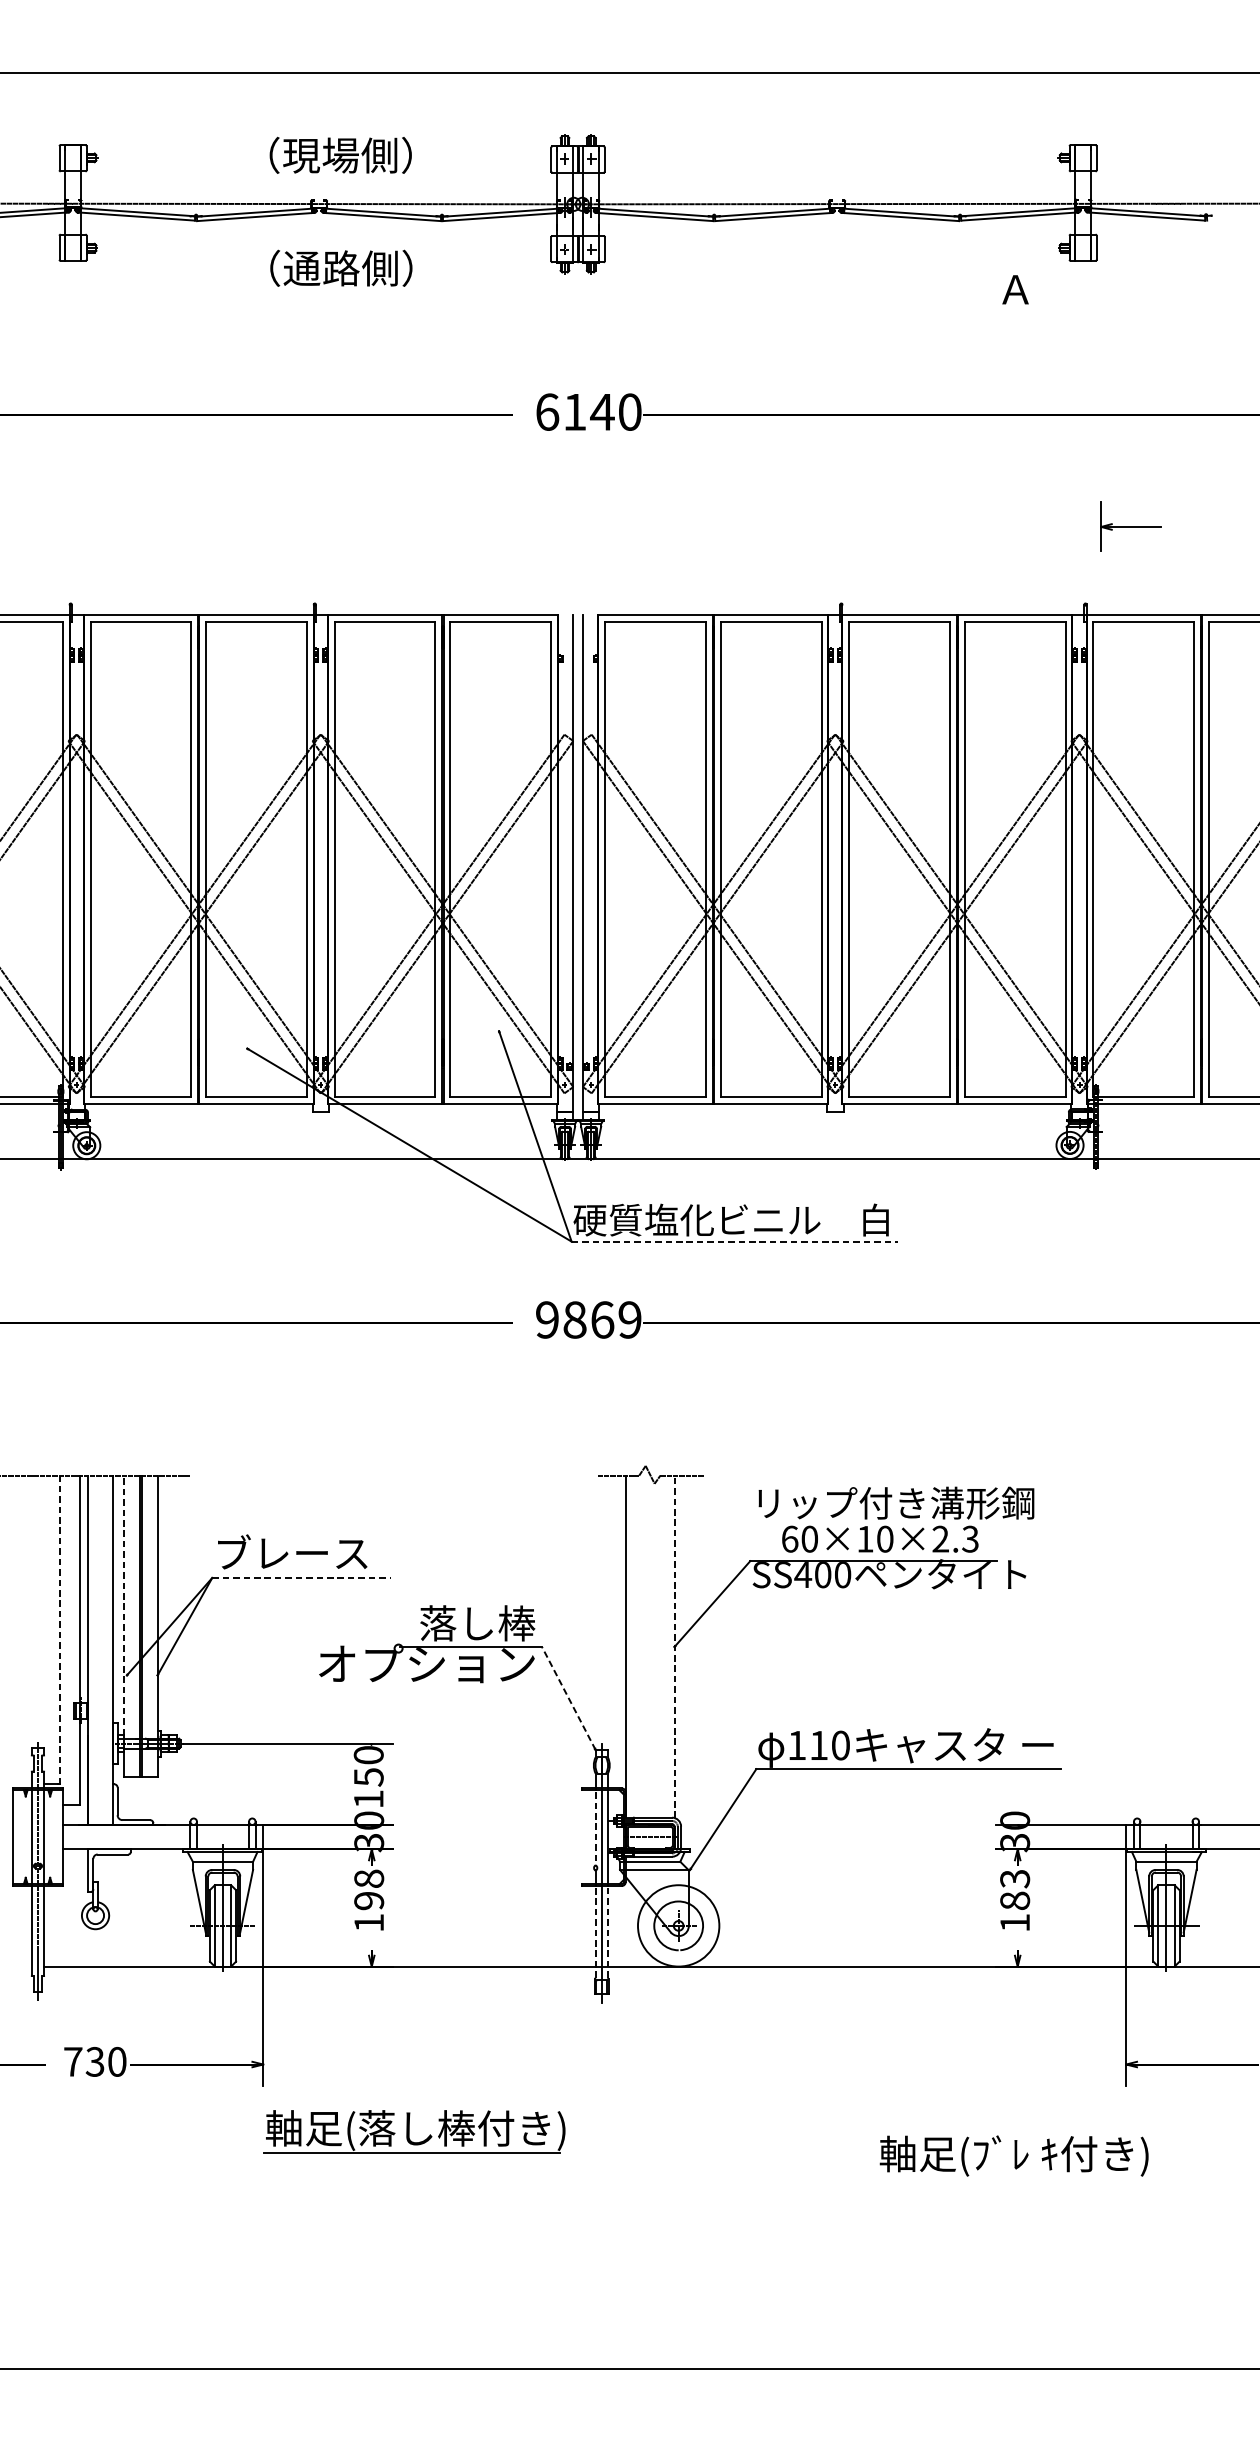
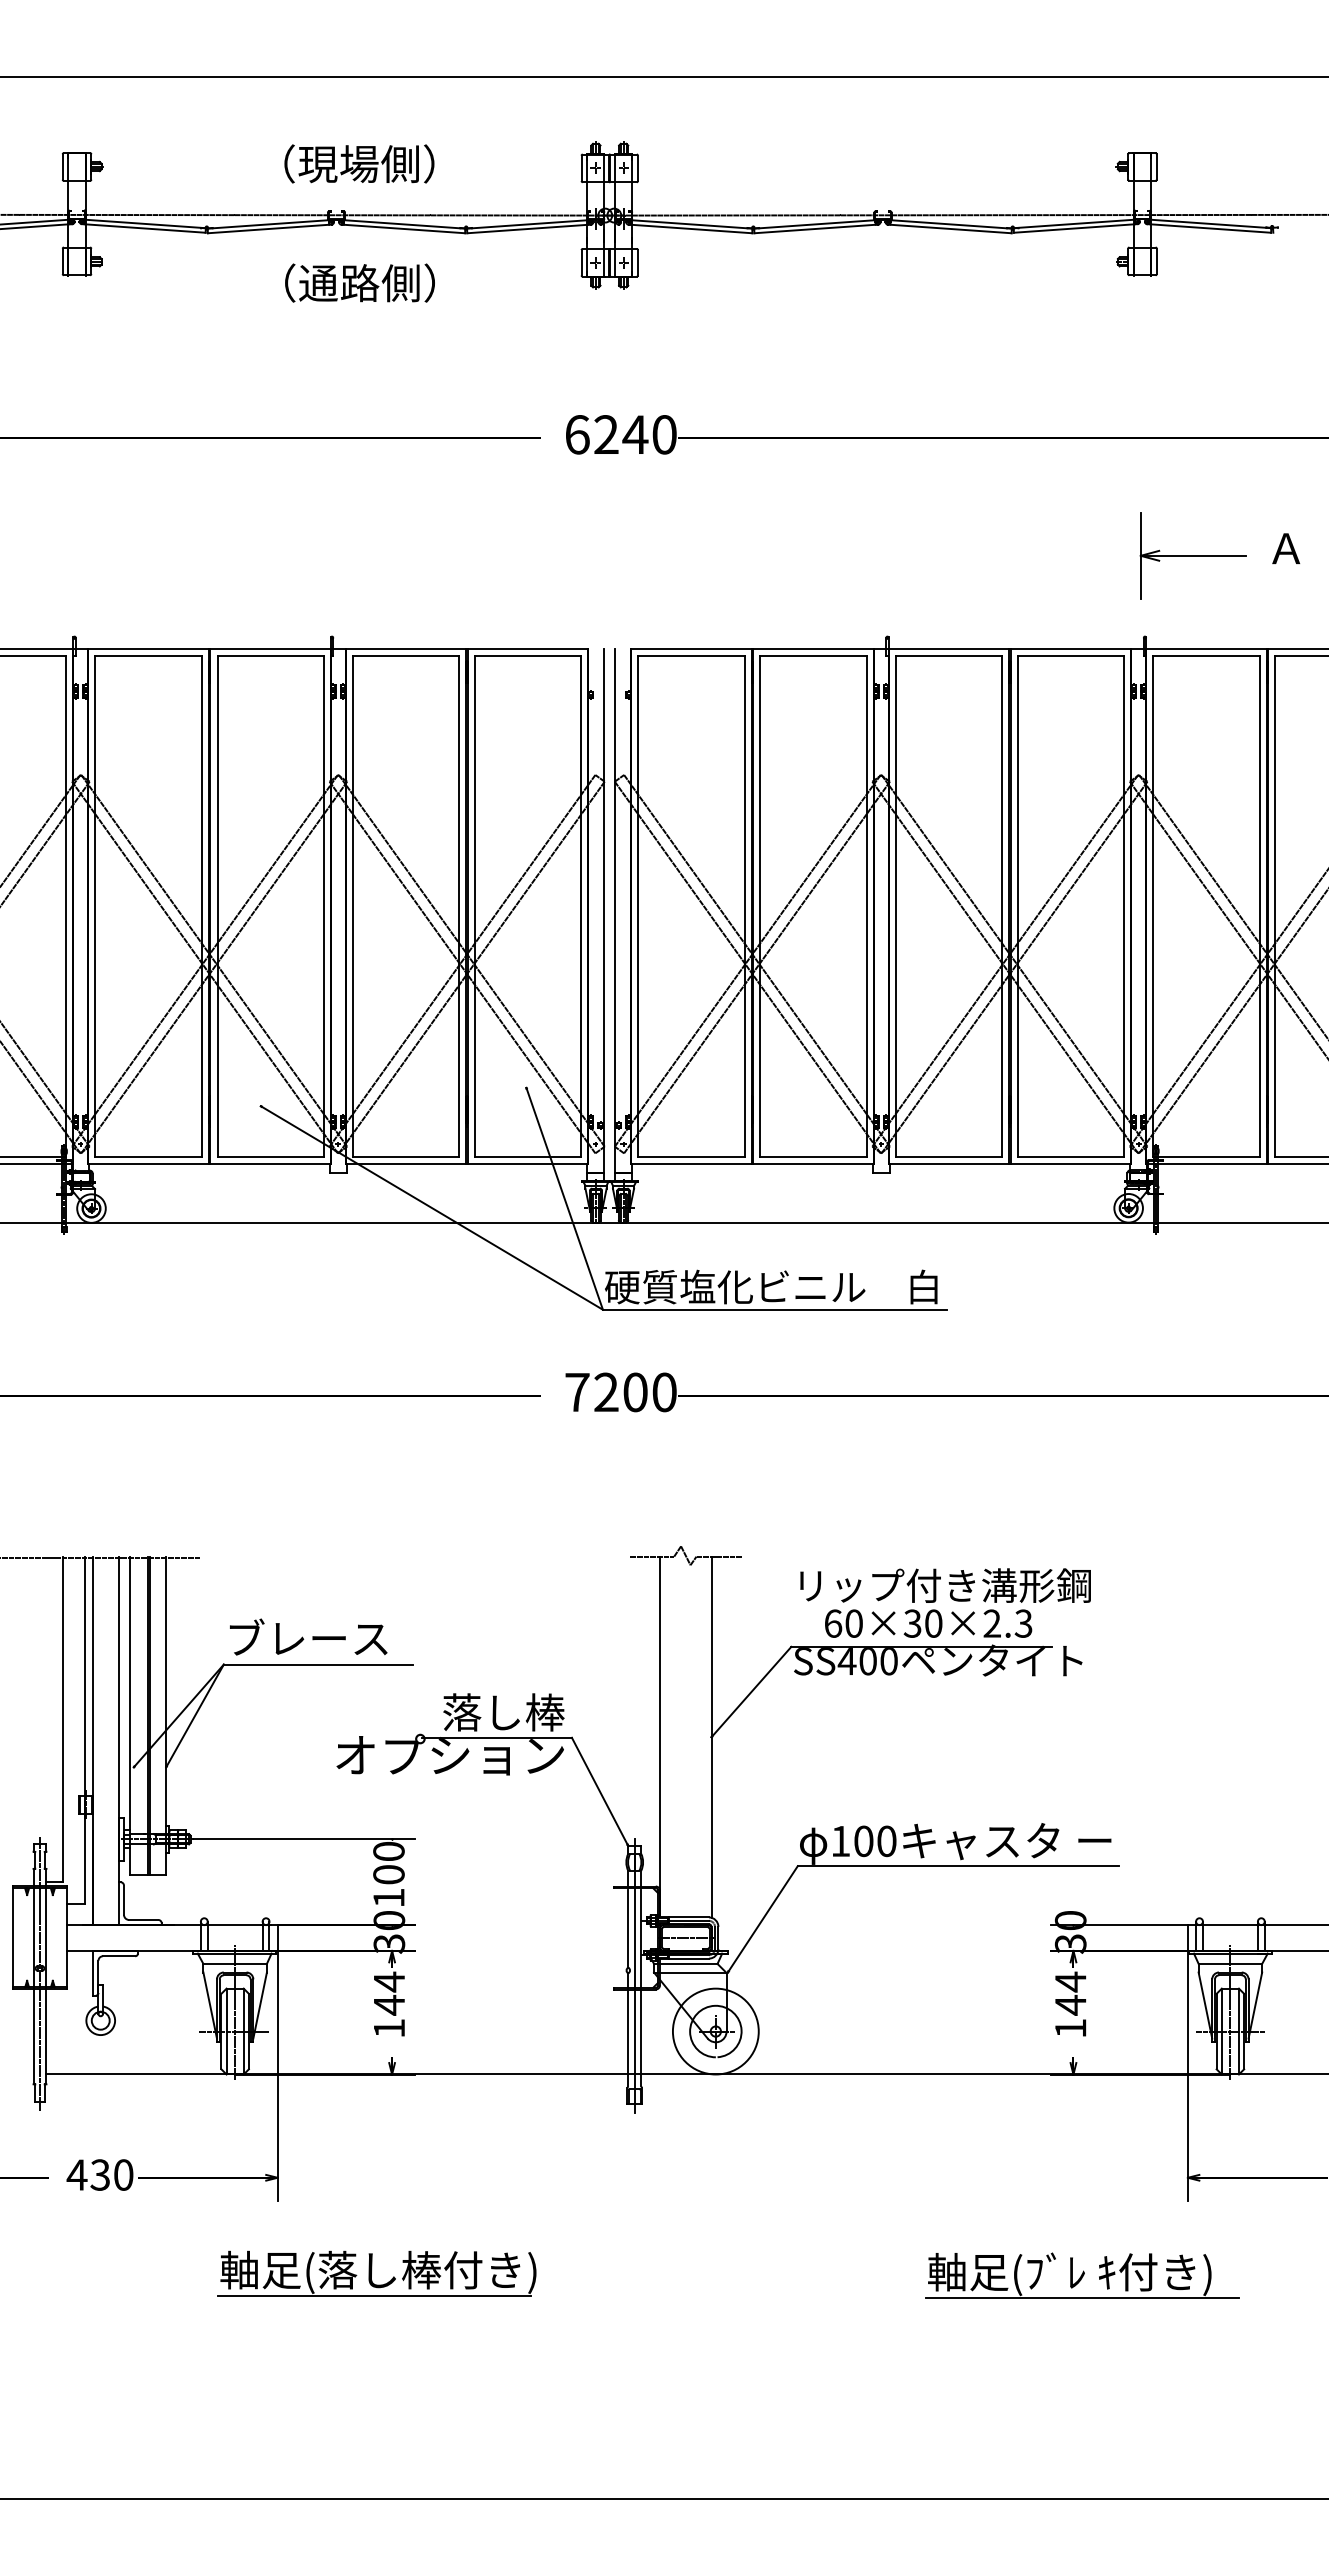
text: (1015, 289) -> (1286, 548), moved
text: (575, 411) -> (606, 434), 6140 -> 6240
part: (1130, 526) -> (1192, 555), size x1.67
line: (735, 1241) -> (775, 1309), dashed -> solid
text: (588, 1320) -> (620, 1392), 9869 -> 7200
text: (865, 1539) -> (912, 1623), 60×10×2.3 -> 60×30×2.3
line: (301, 1577) -> (318, 1664), dashed -> solid
line: (123, 1605) -> (130, 1693), dashed -> solid
line: (60, 1630) -> (63, 1719), dashed -> solid
line: (674, 1647) -> (711, 1737), dashed -> solid
line: (568, 1698) -> (599, 1791), dashed -> solid
text: (818, 1745) -> (863, 1841), 110 -> 100
text: (368, 1777) -> (388, 1874), 150 -> 100
line: (595, 1829) -> (628, 1929), dashed -> solid
text: (369, 1889) -> (389, 1993), 198 -> 144
text: (1014, 1889) -> (1070, 1993), 183 -> 144
line: (608, 1932) -> (641, 2038), dashed -> solid
line: (595, 1933) -> (628, 2039), dashed -> solid
text: (72, 2061) -> (76, 2174), 730 -> 430
part: (413, 2131) -> (376, 2273), moved
line: (1025, 2178) -> (1081, 2298), added

